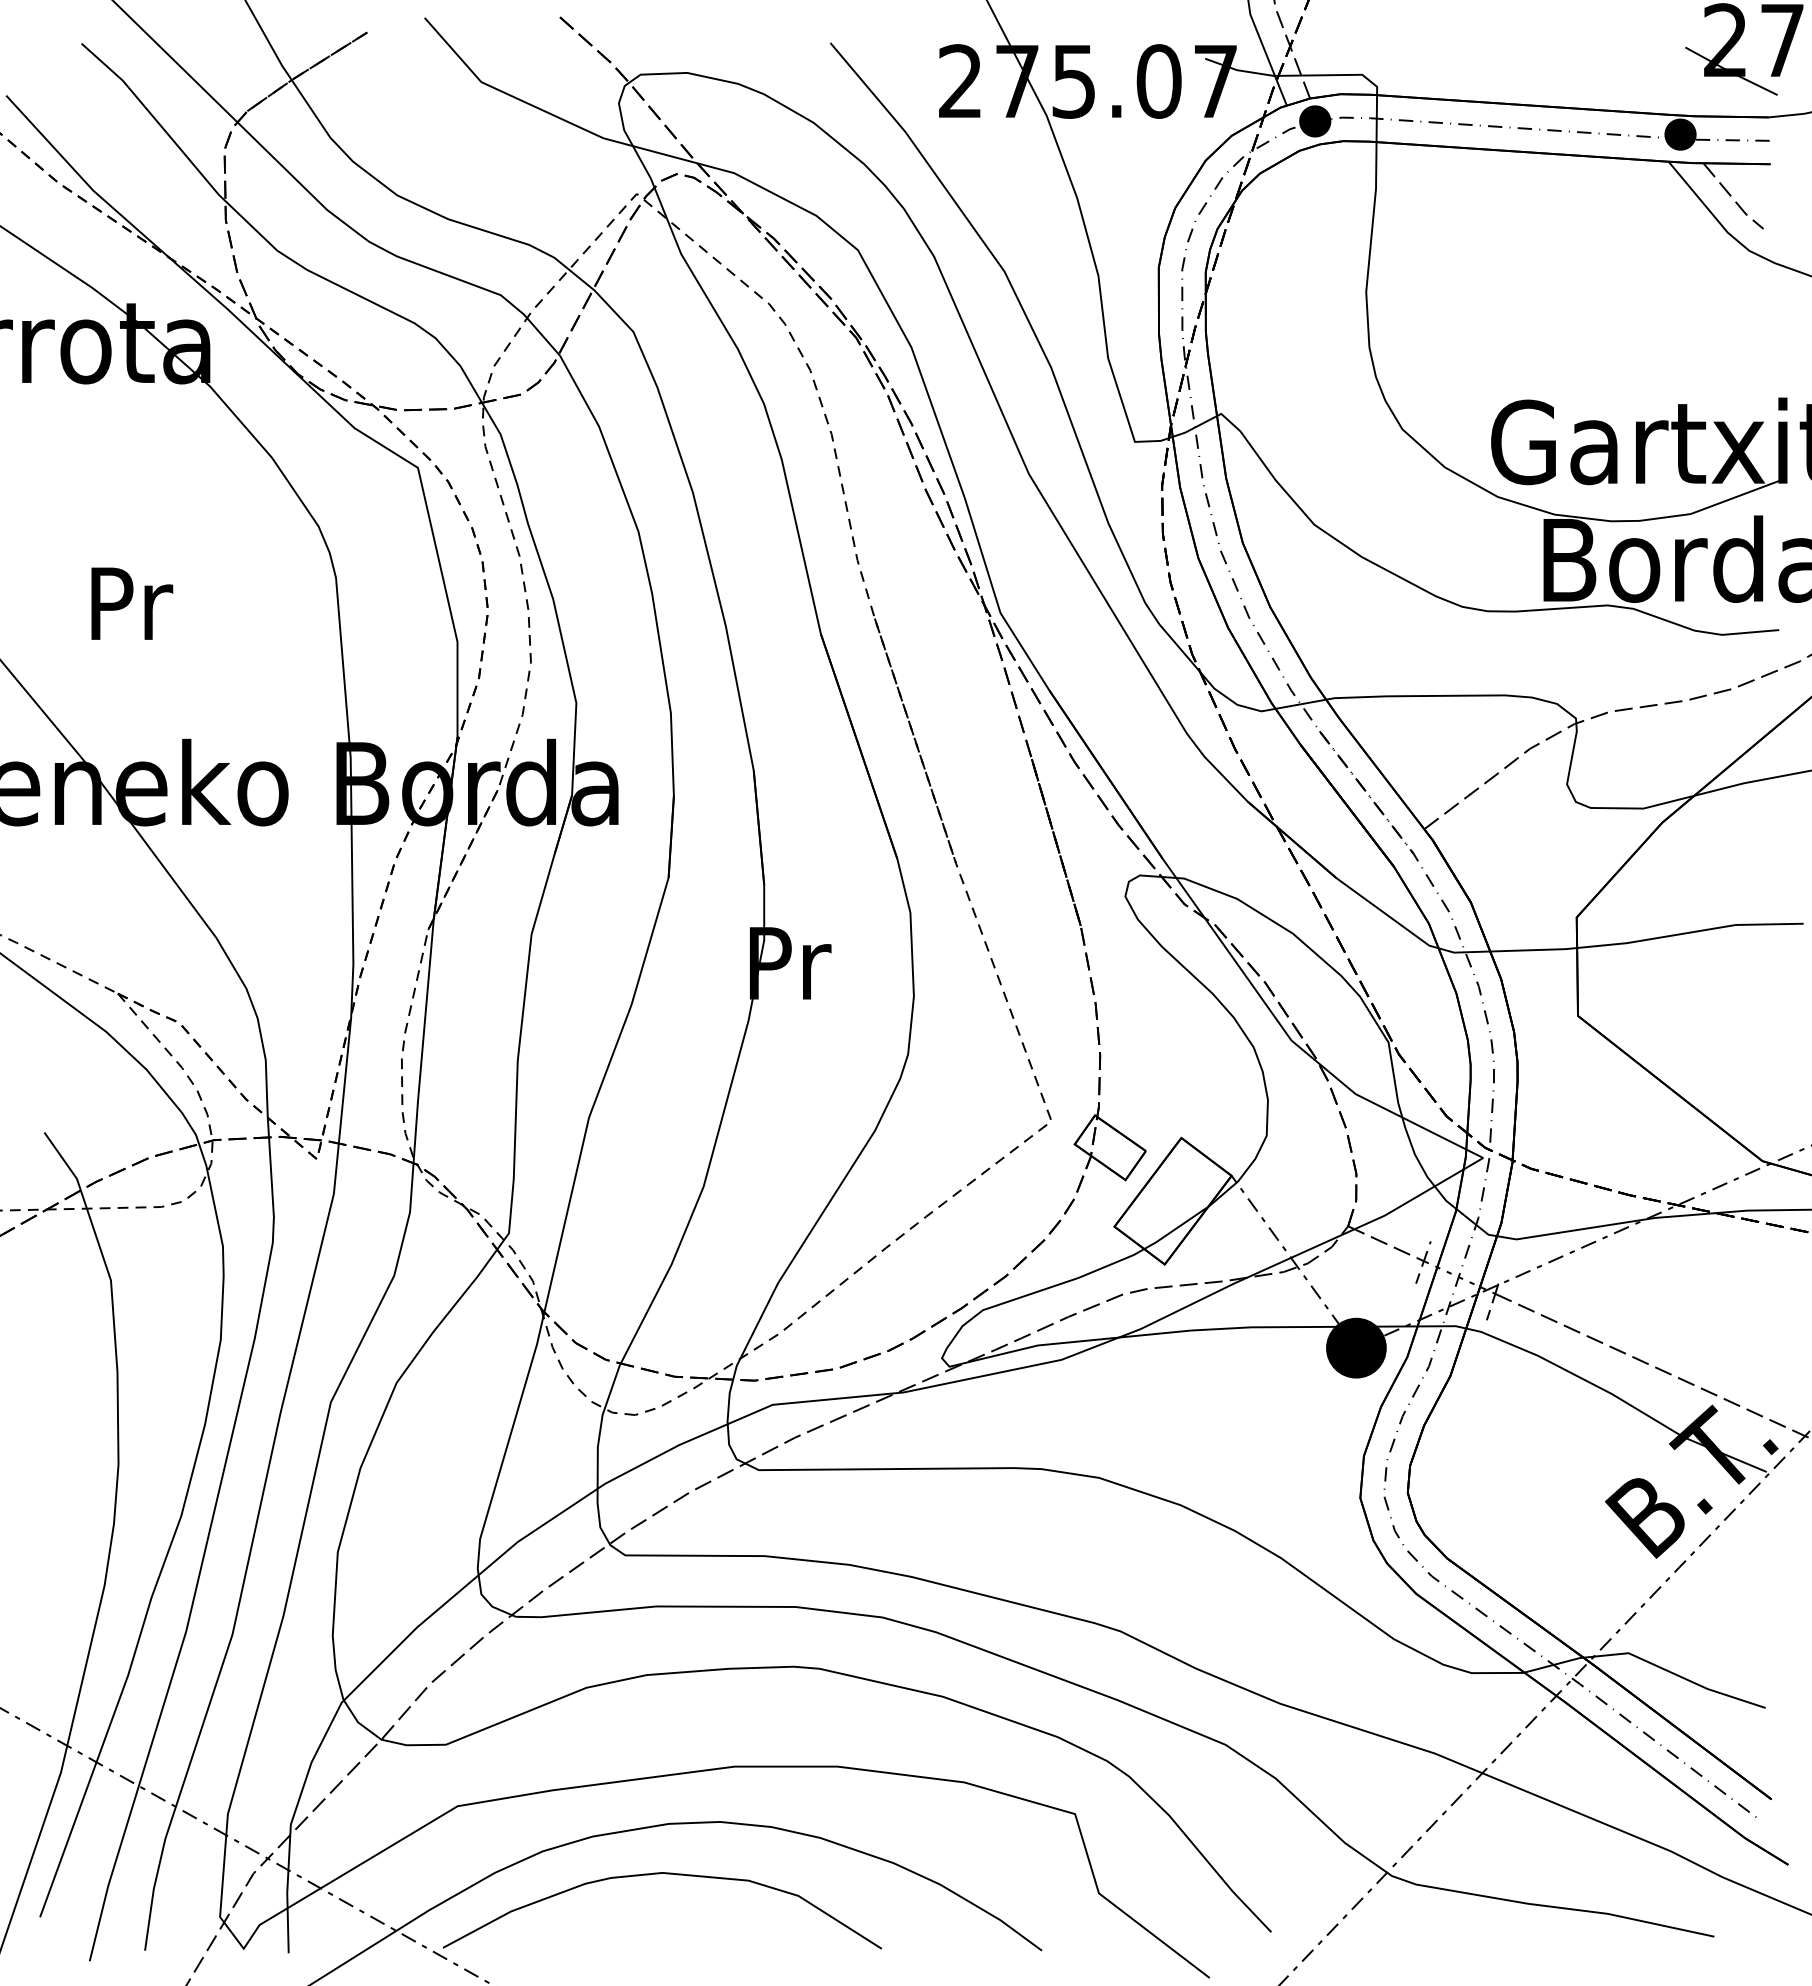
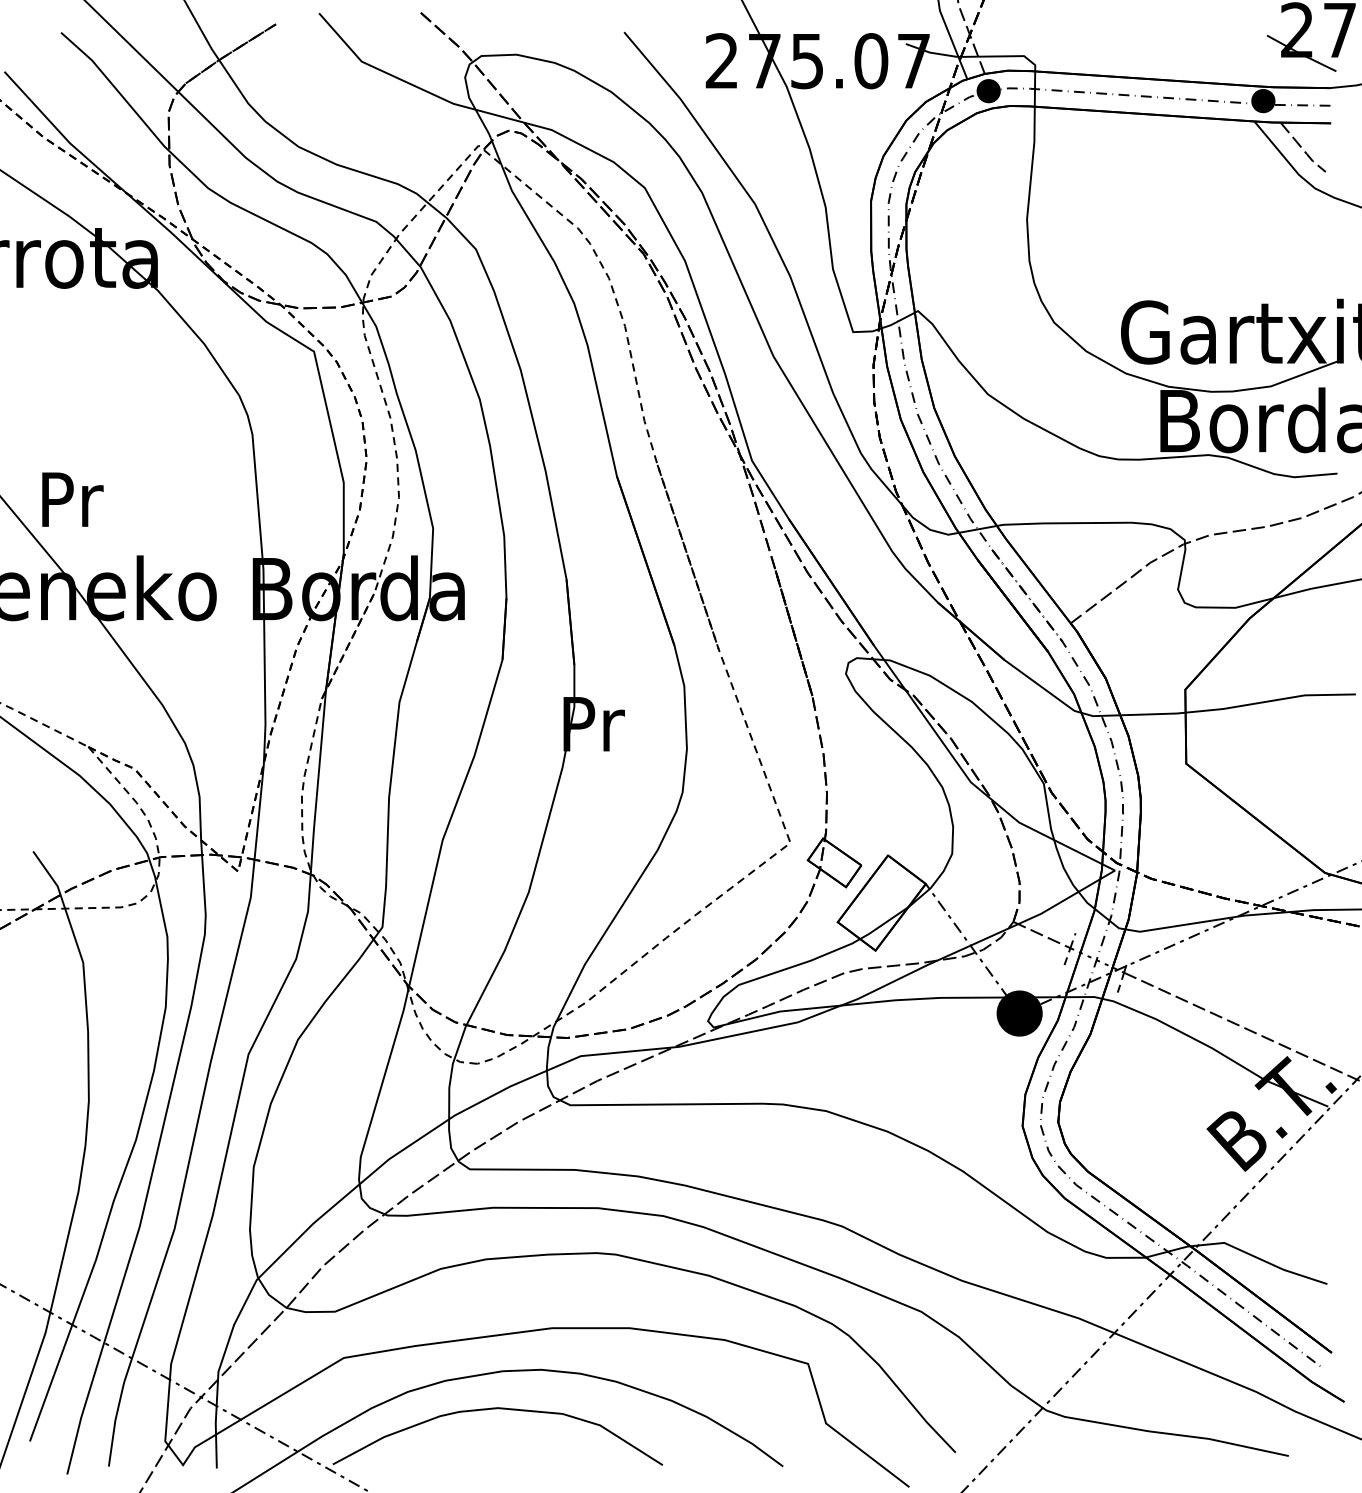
text: (132, 603) -> (73, 499), moved

